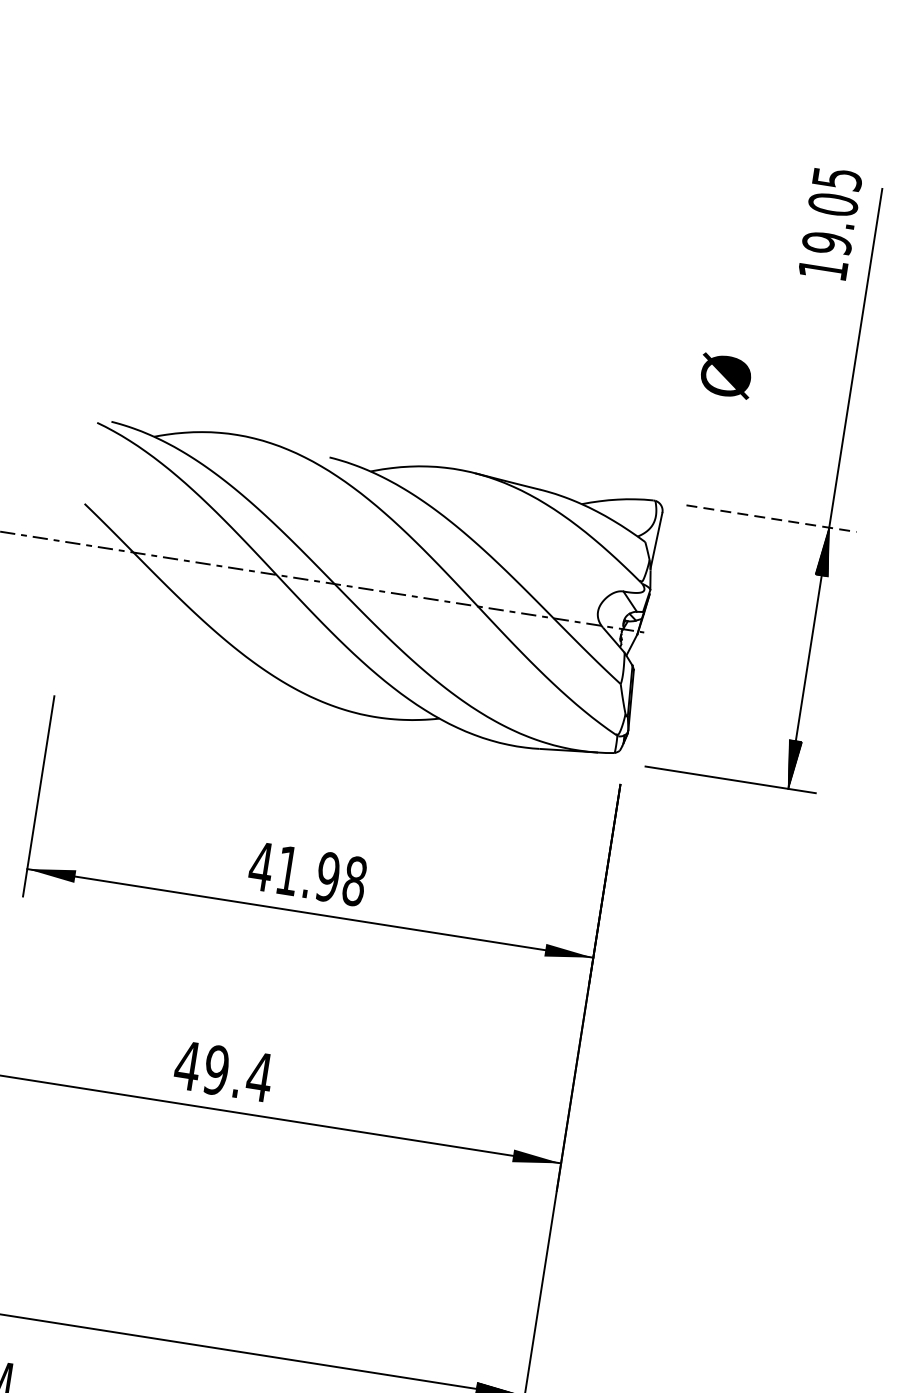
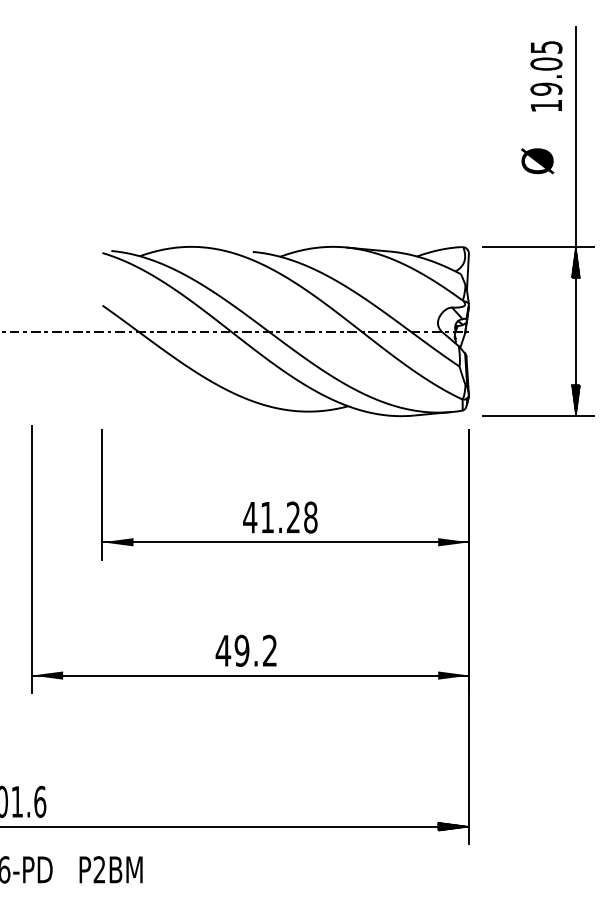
text: (830, 223) -> (546, 76), moved
text: (725, 376) -> (537, 161), moved
line: (773, 518) -> (539, 246), dashed -> solid
text: (328, 877) -> (293, 517), 41.98 -> 41.28
text: (258, 1076) -> (269, 650), 49.4 -> 49.2

